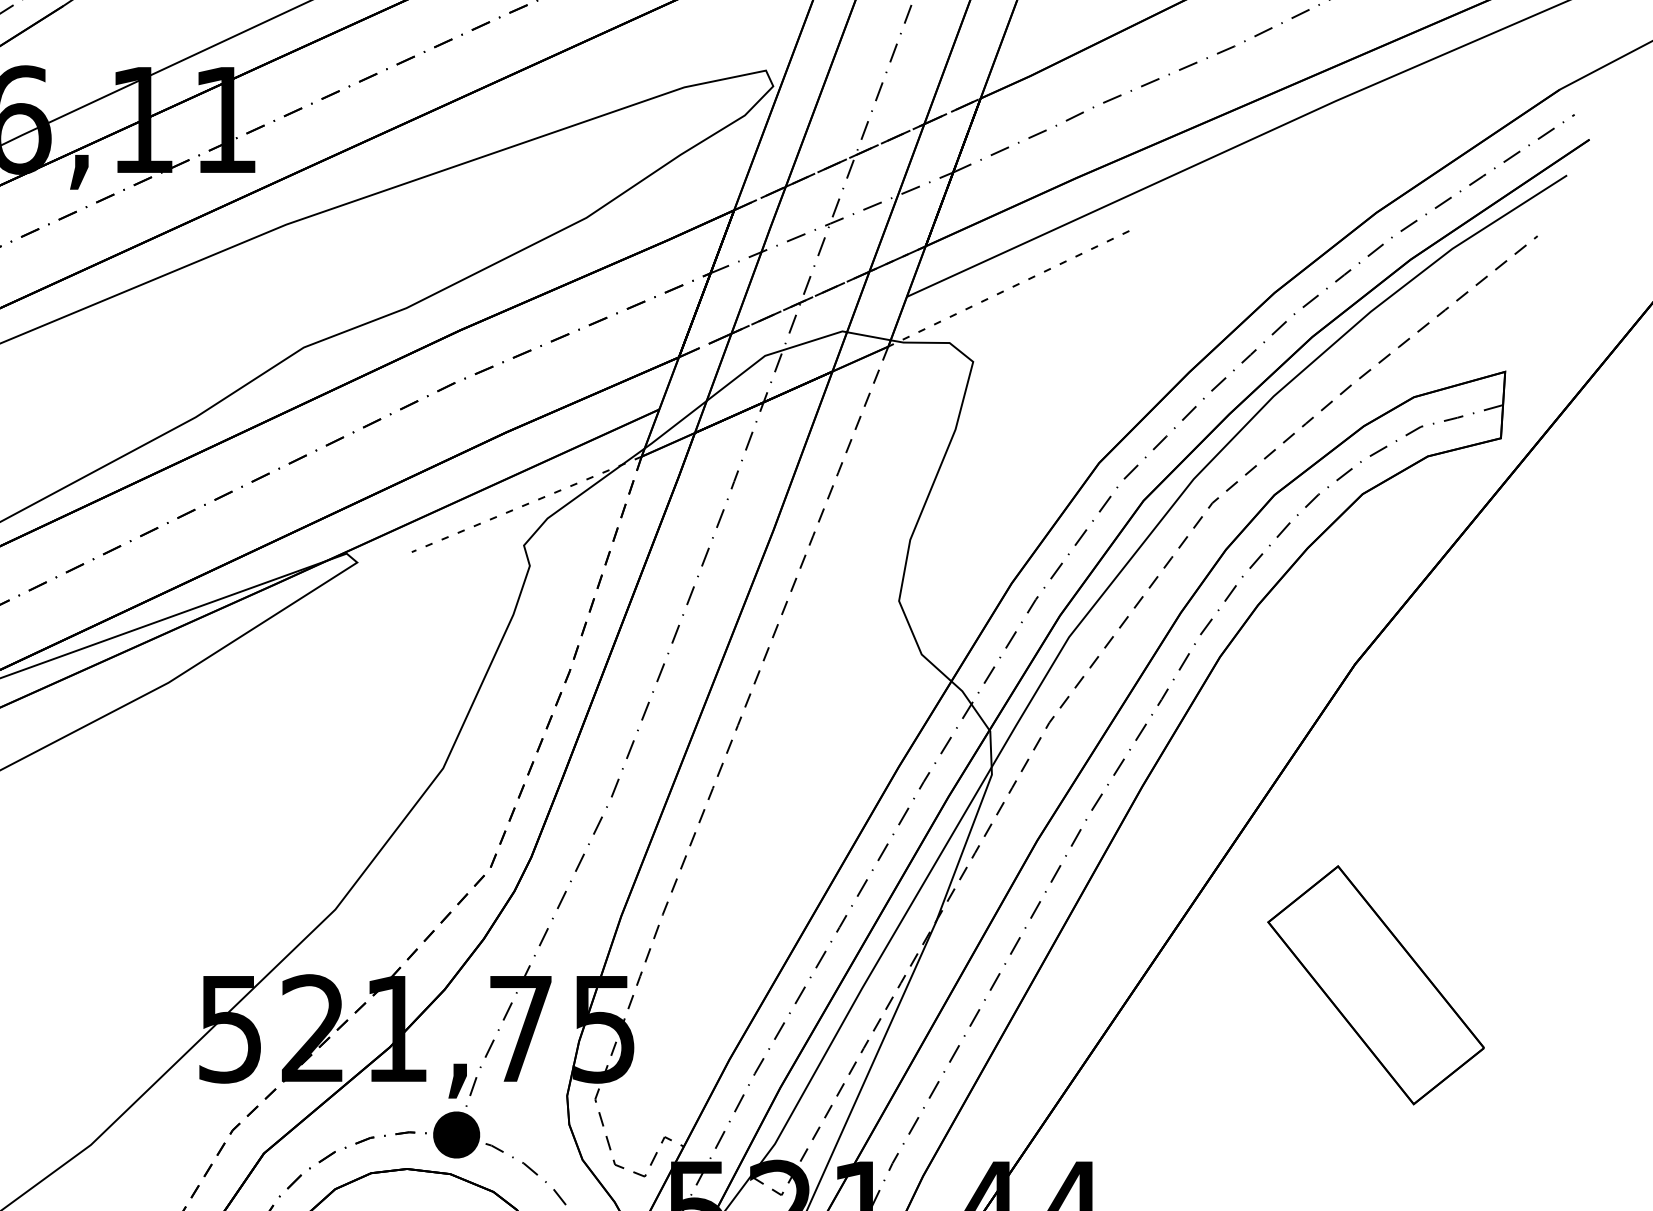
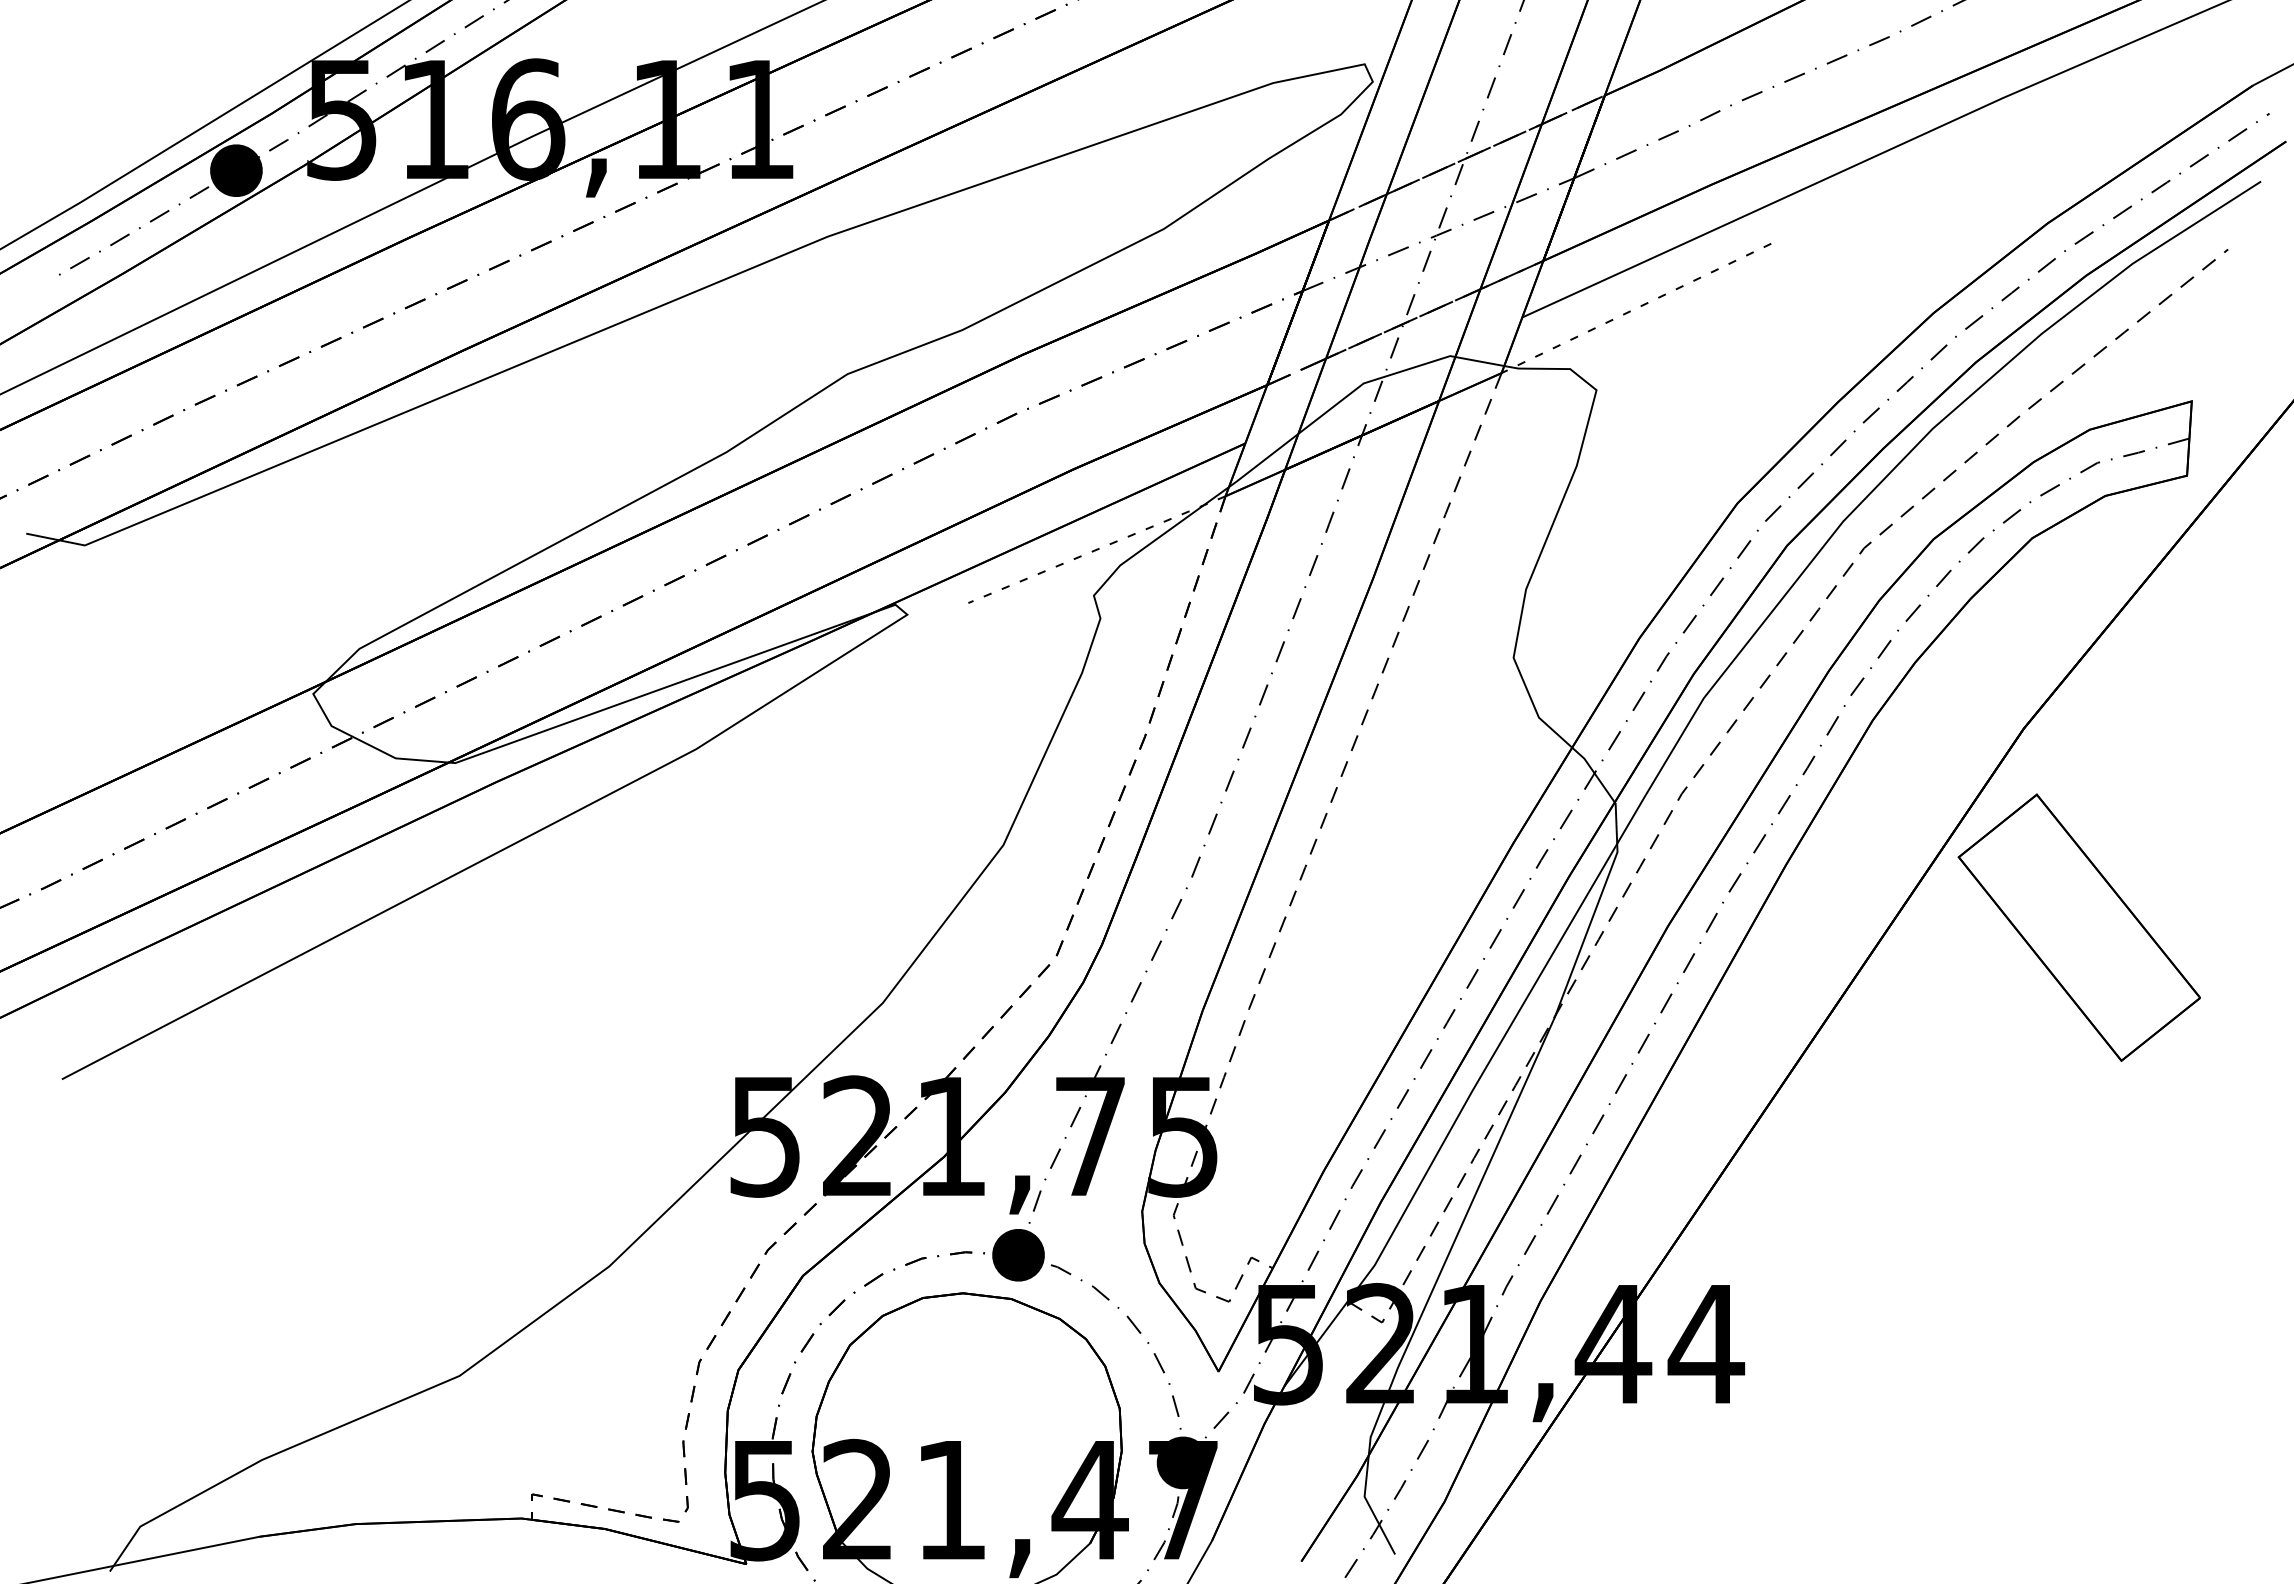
part: (1375, 985) -> (2078, 927), moved

